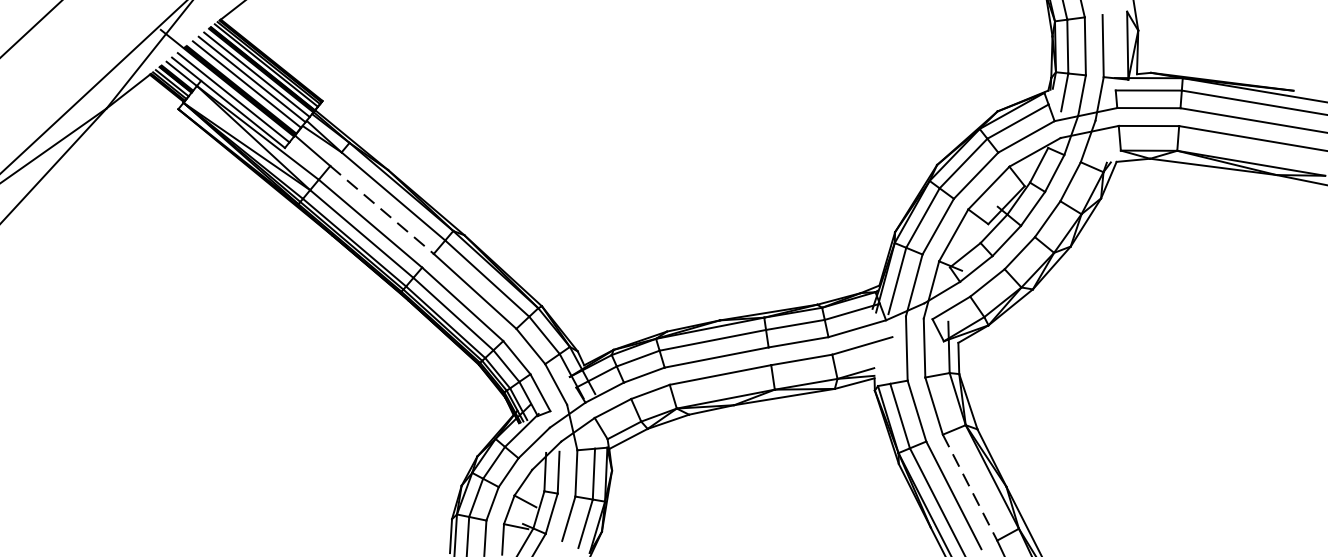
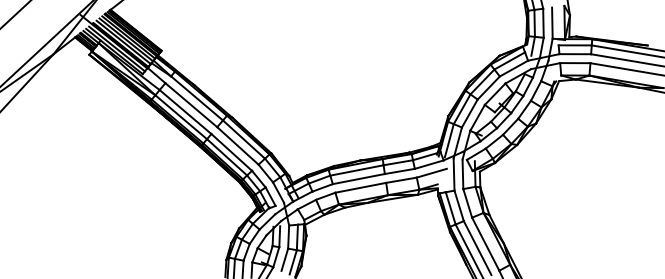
line: (382, 210) -> (191, 105), dashed -> solid
line: (969, 488) -> (485, 244), dashed -> solid

